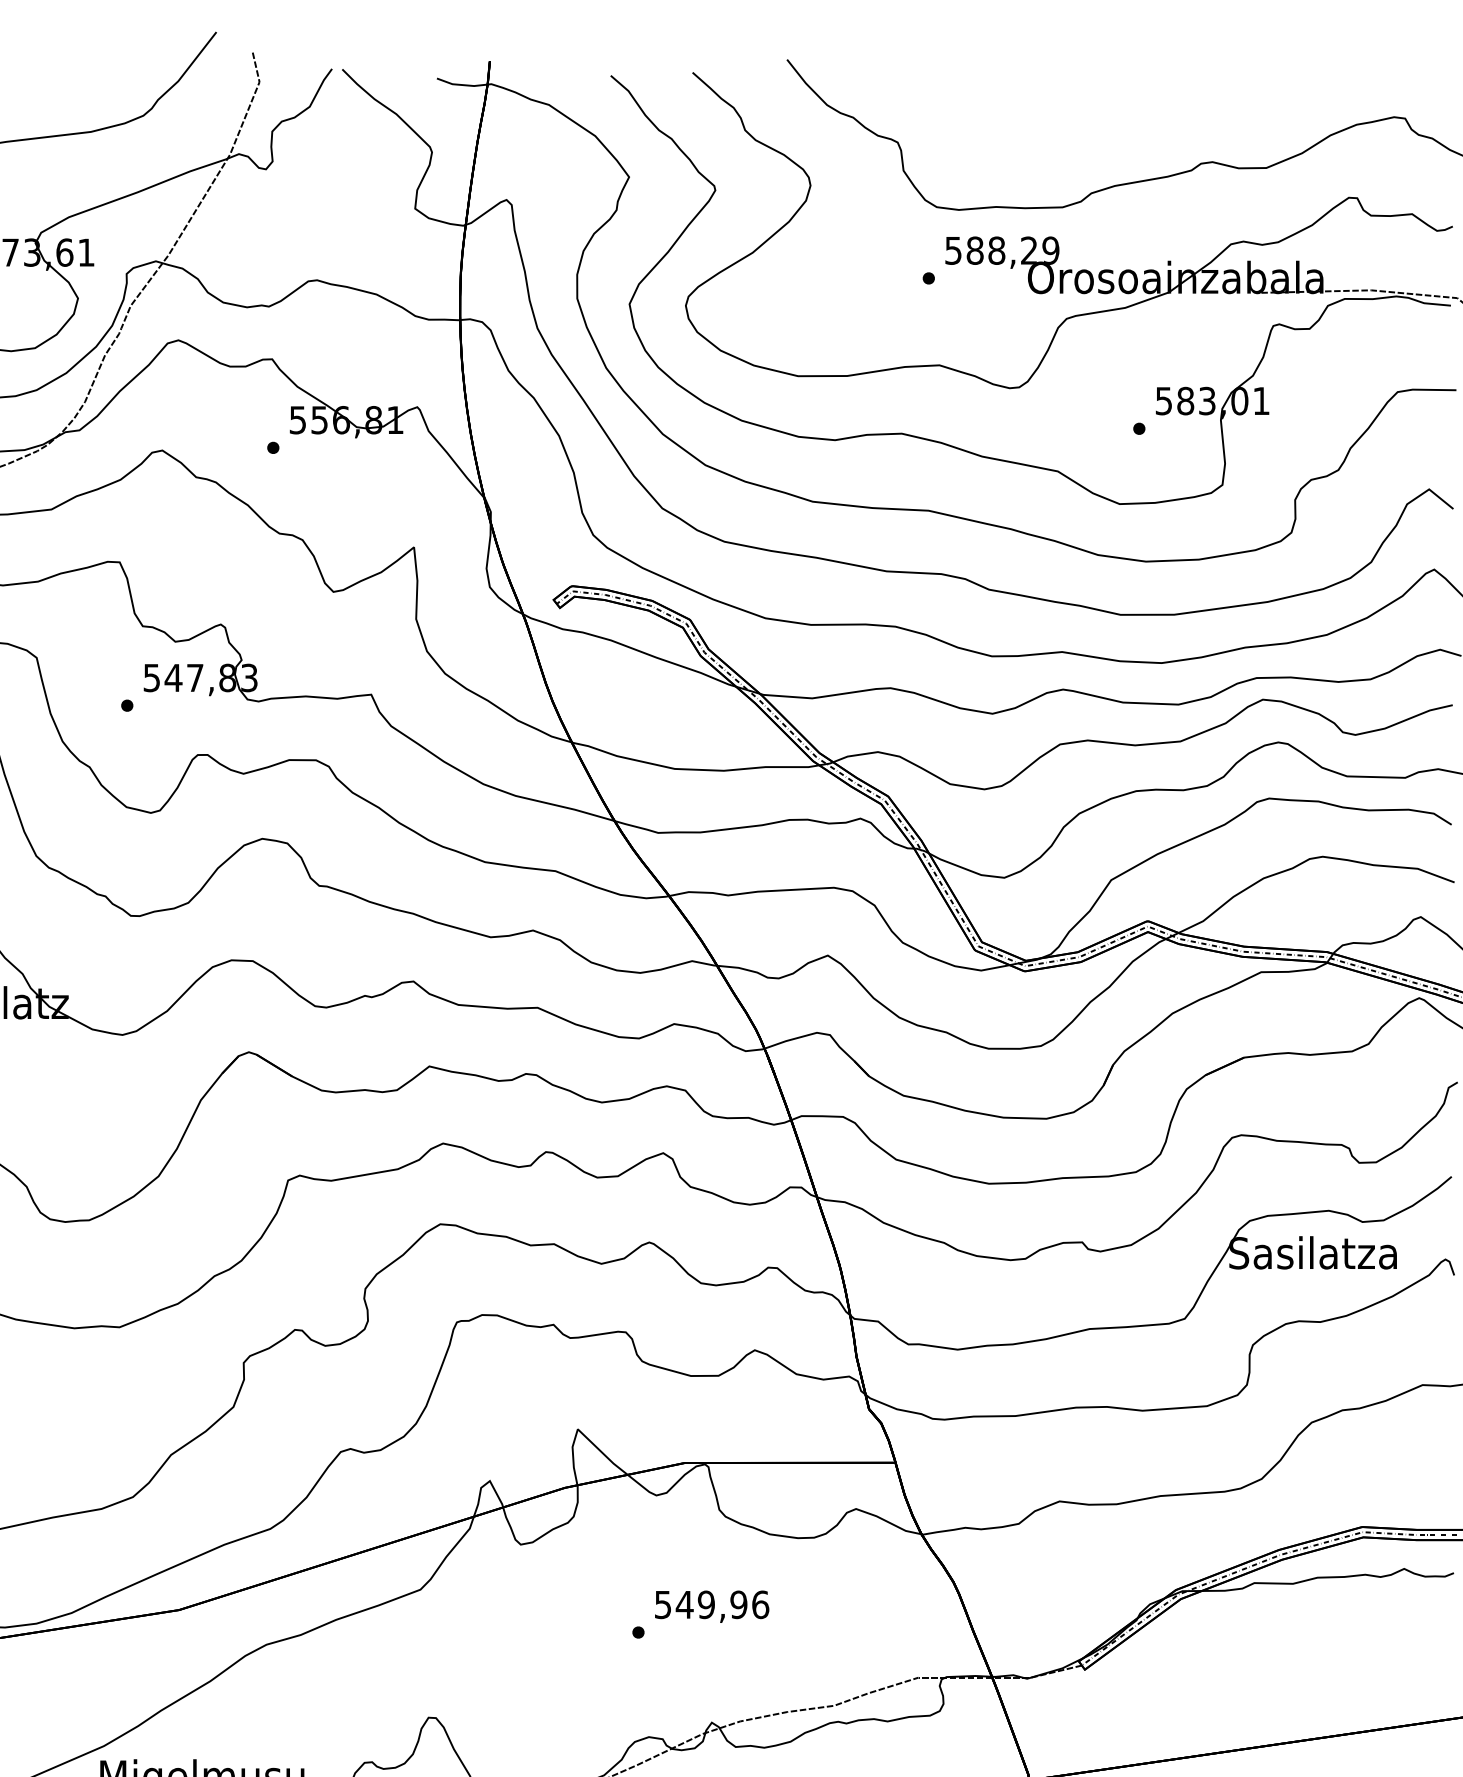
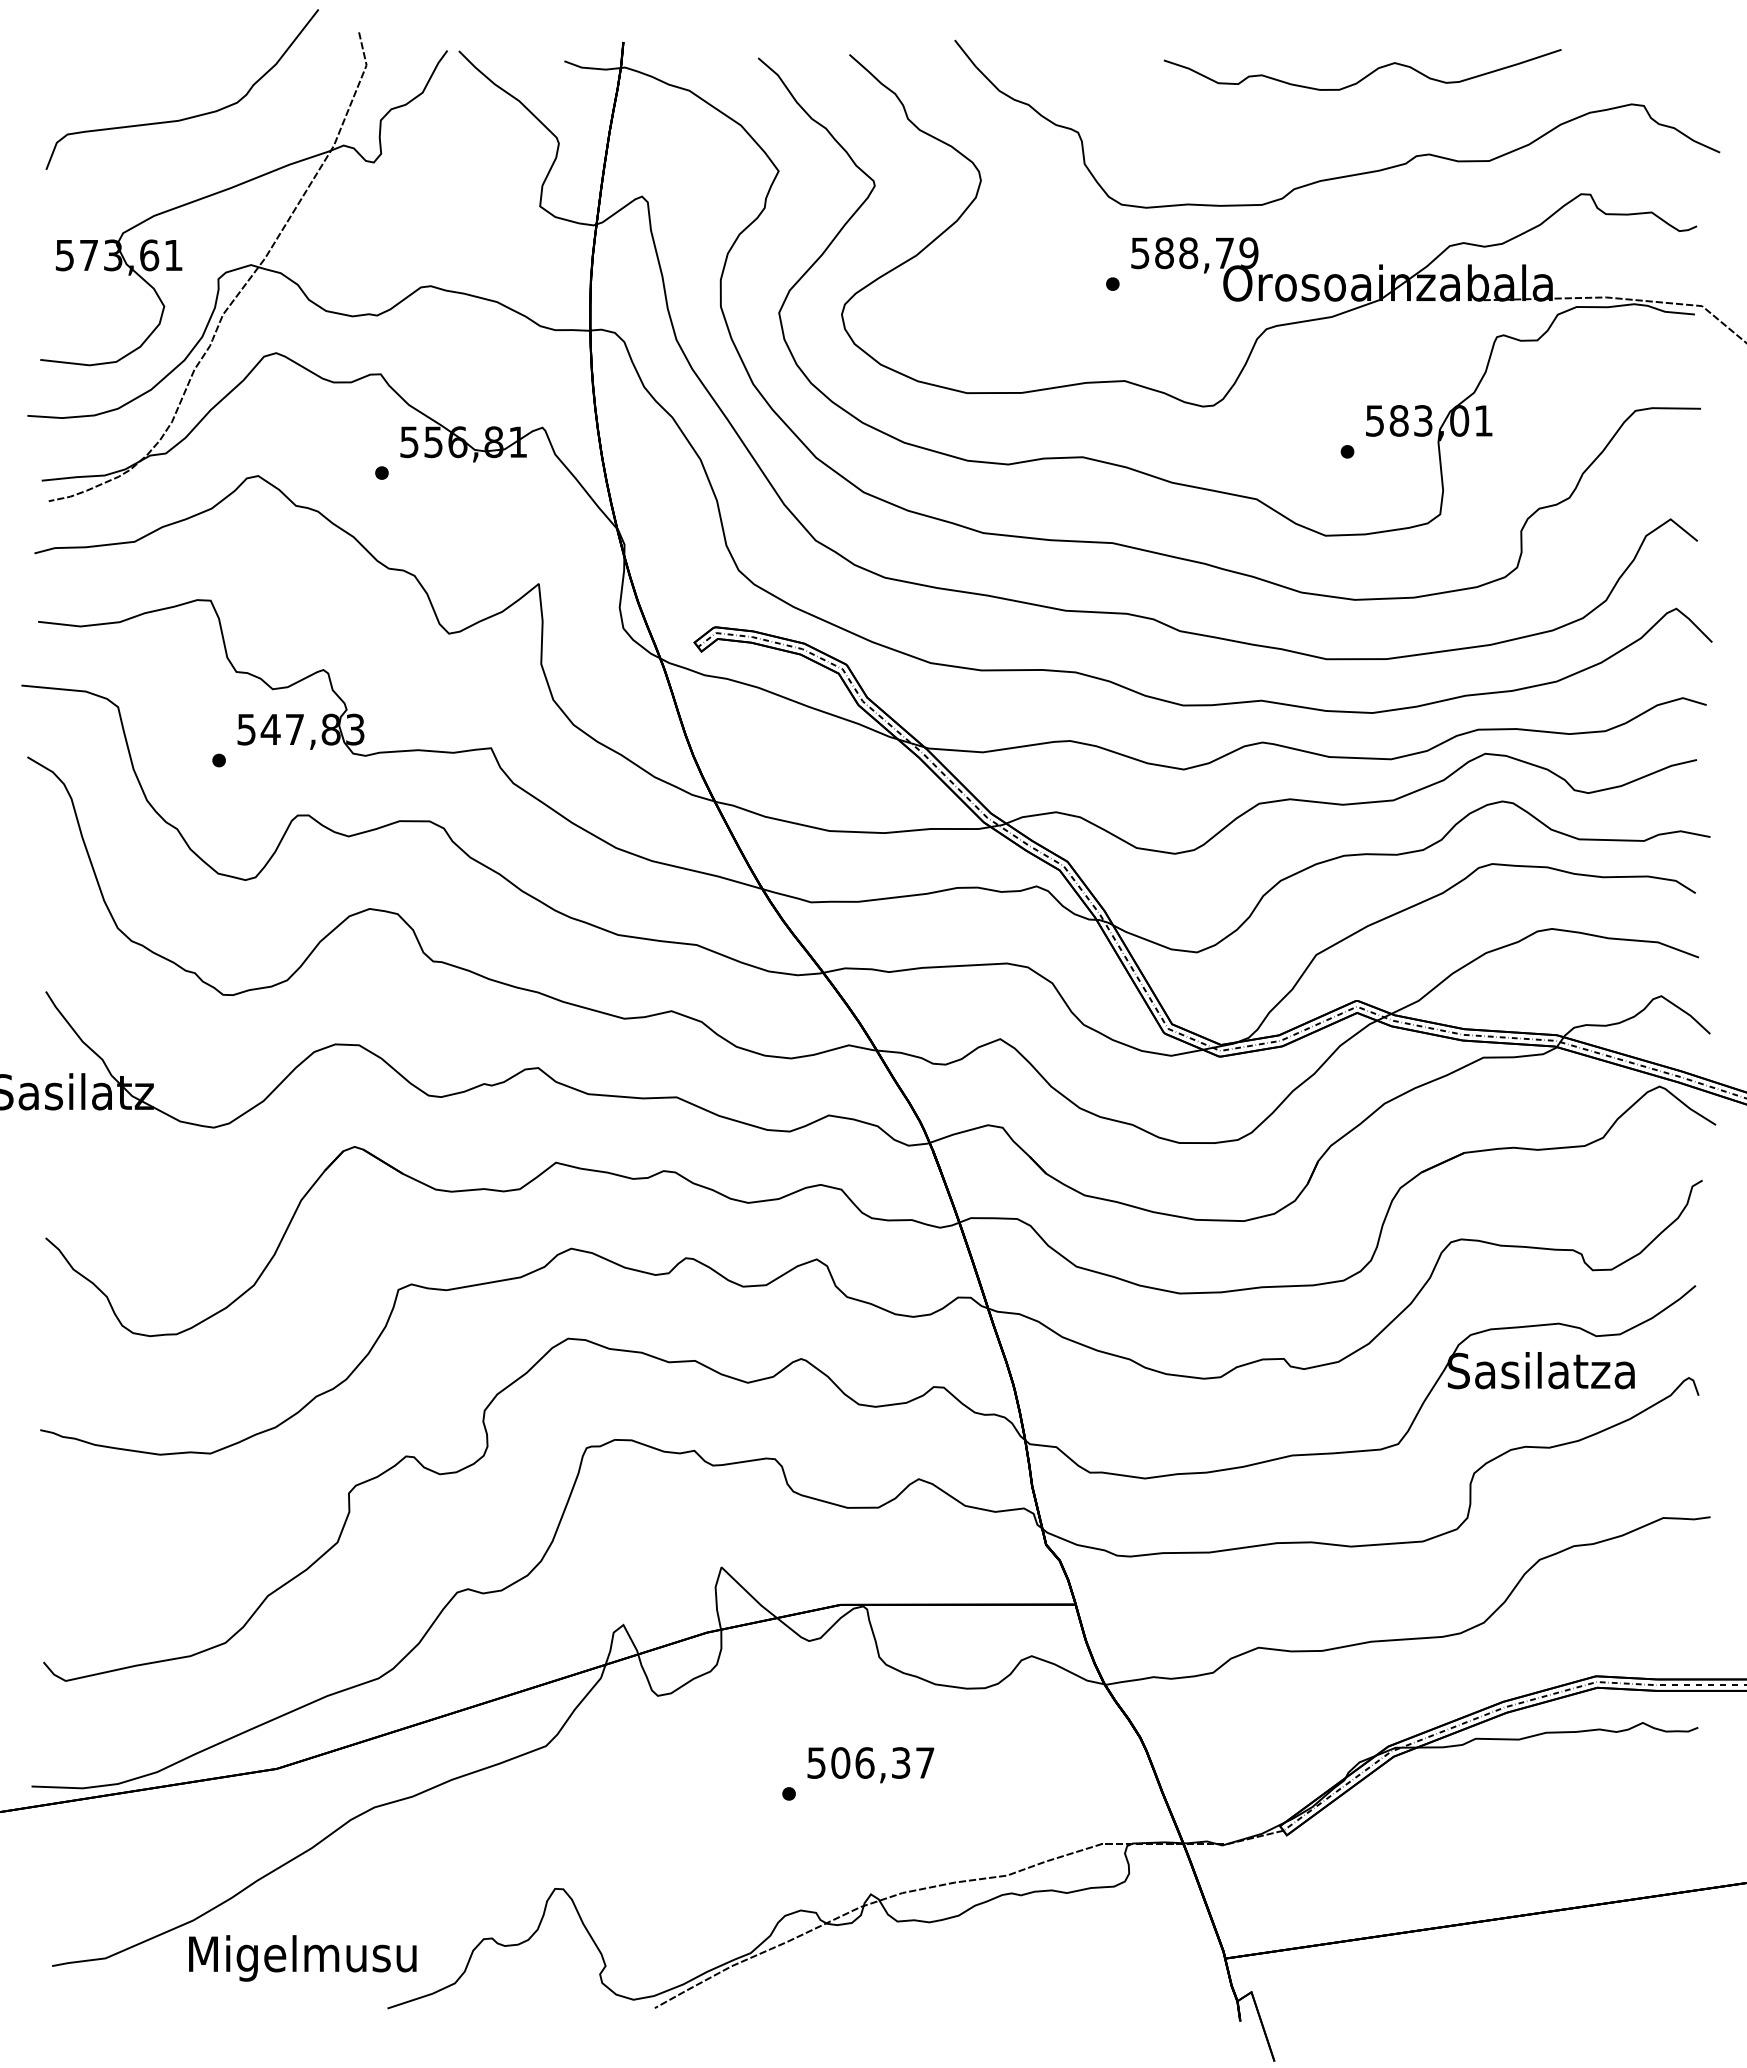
curve: (1157, 90) -> (1367, 74), added
text: (1028, 250) -> (1224, 252), 588,29 -> 588,79
text: (722, 1604) -> (882, 1762), 549,96 -> 506,37

